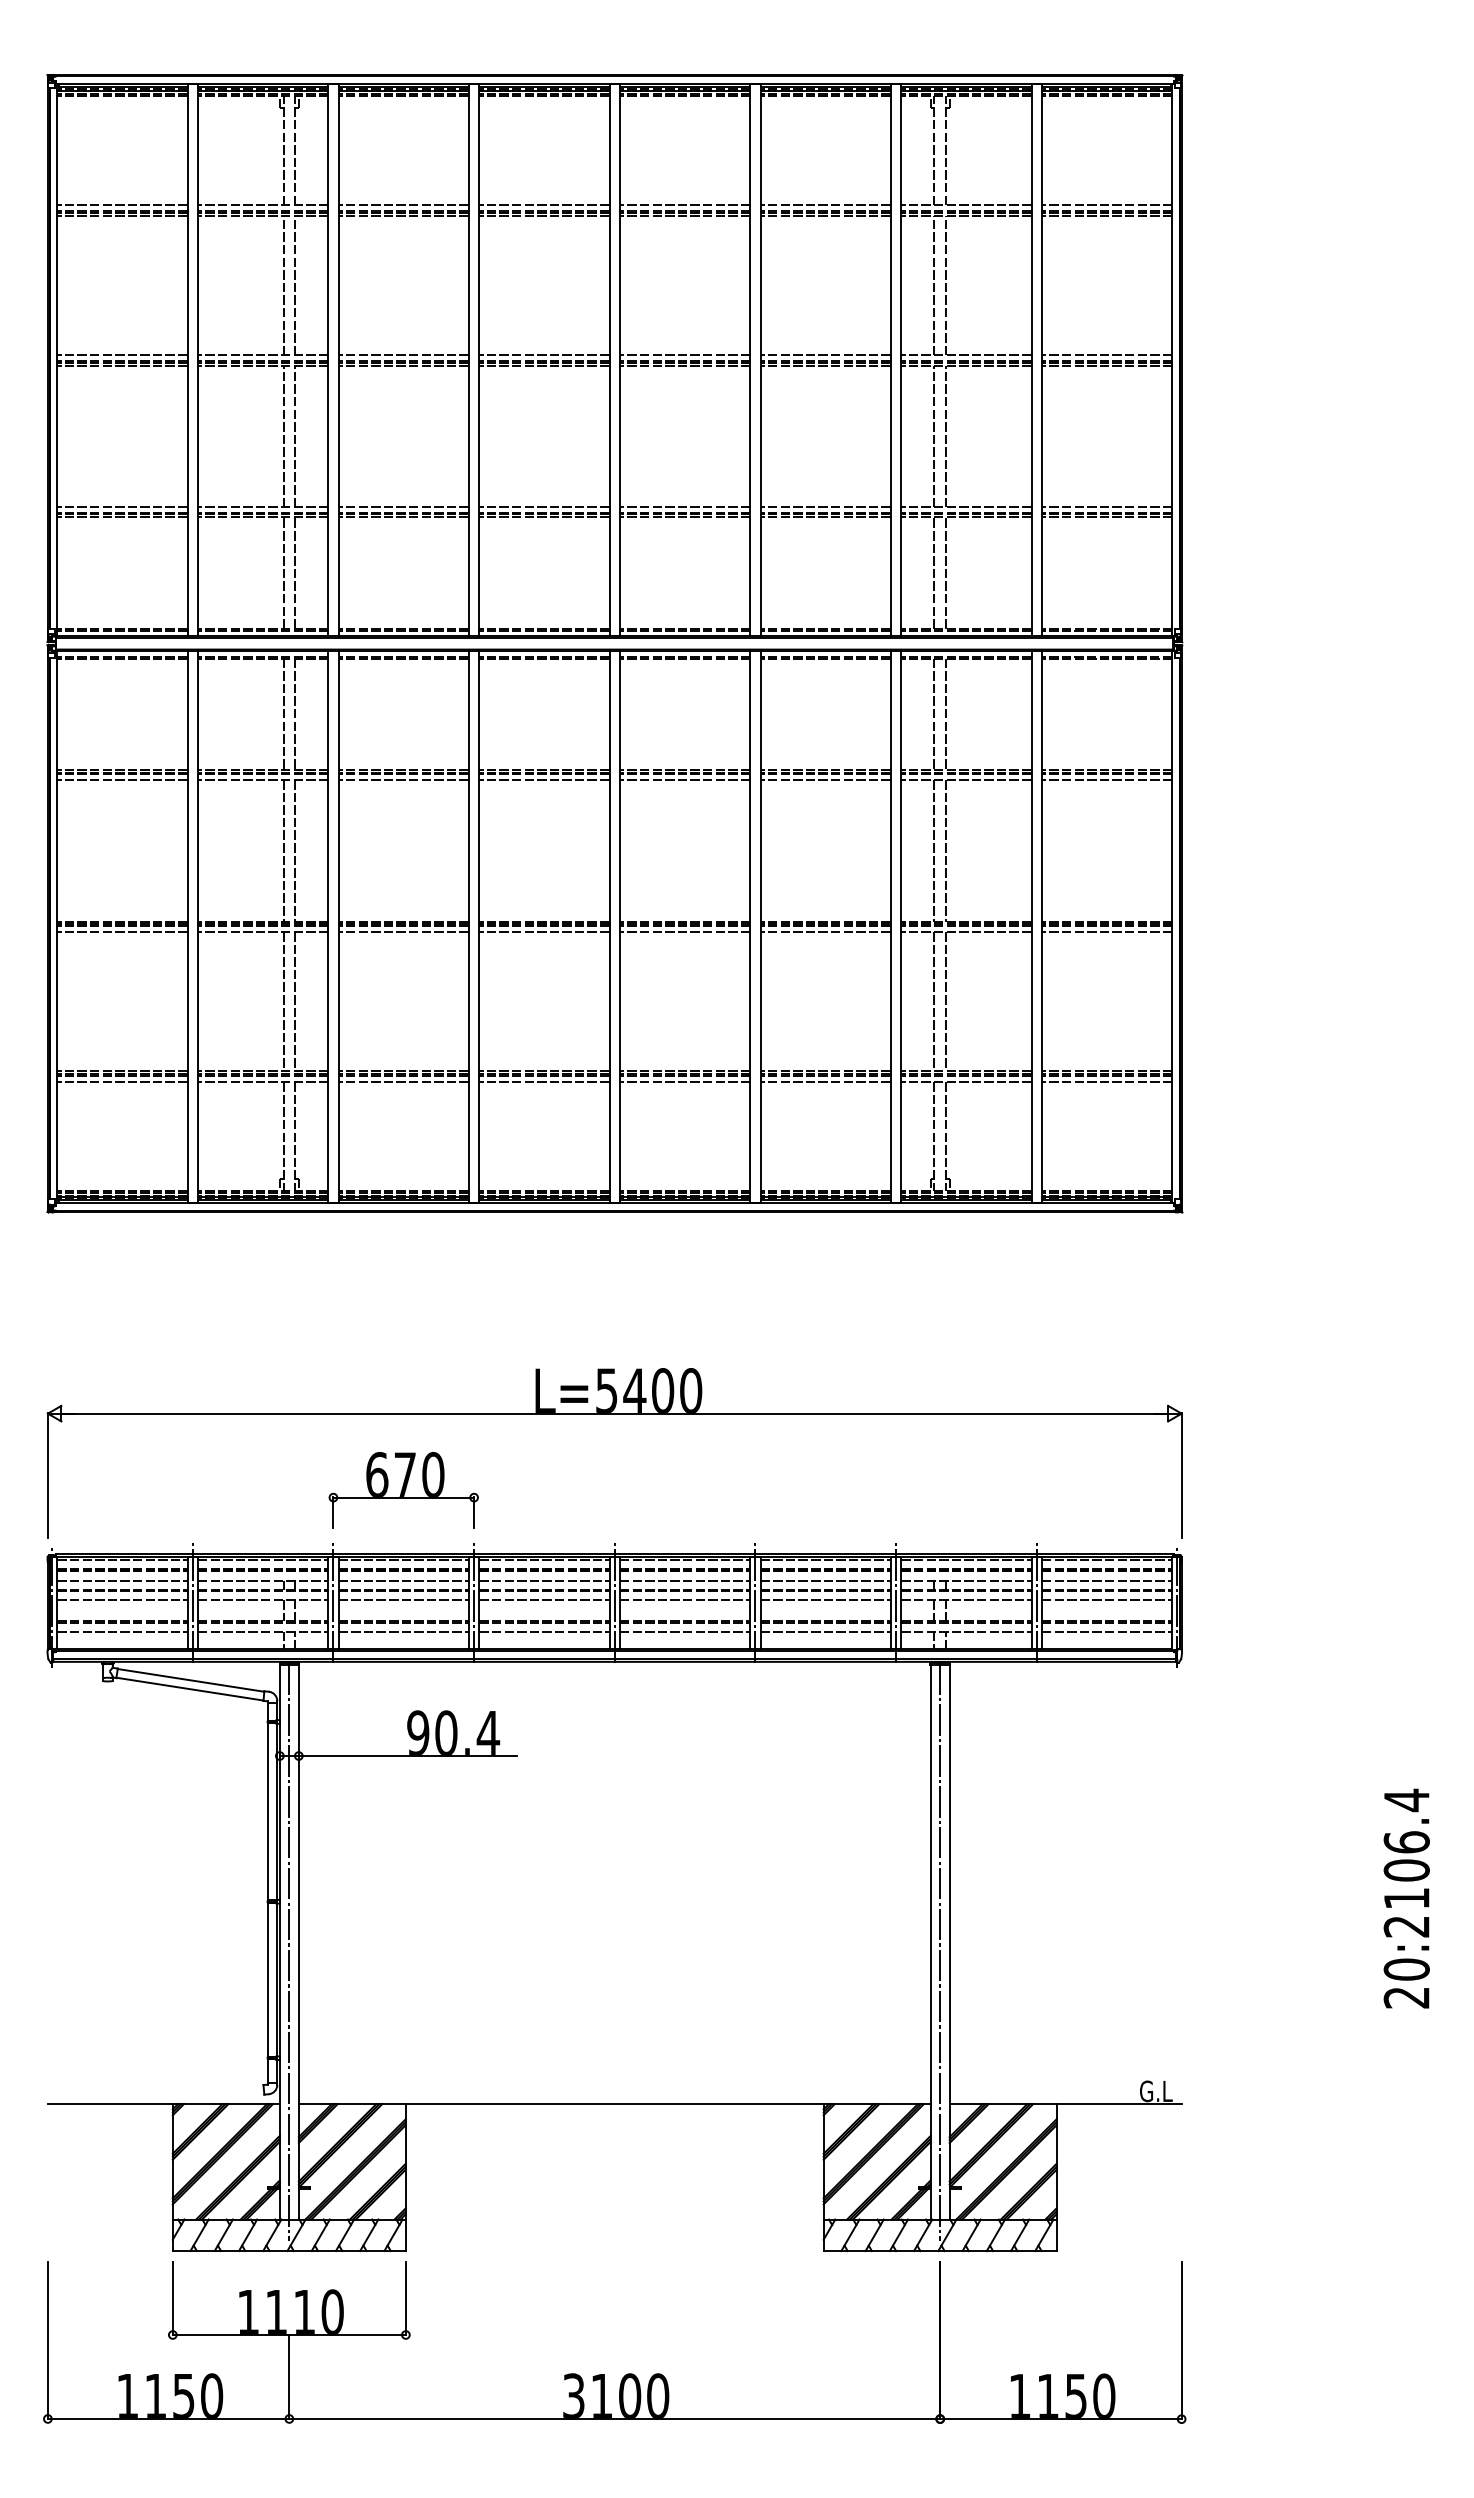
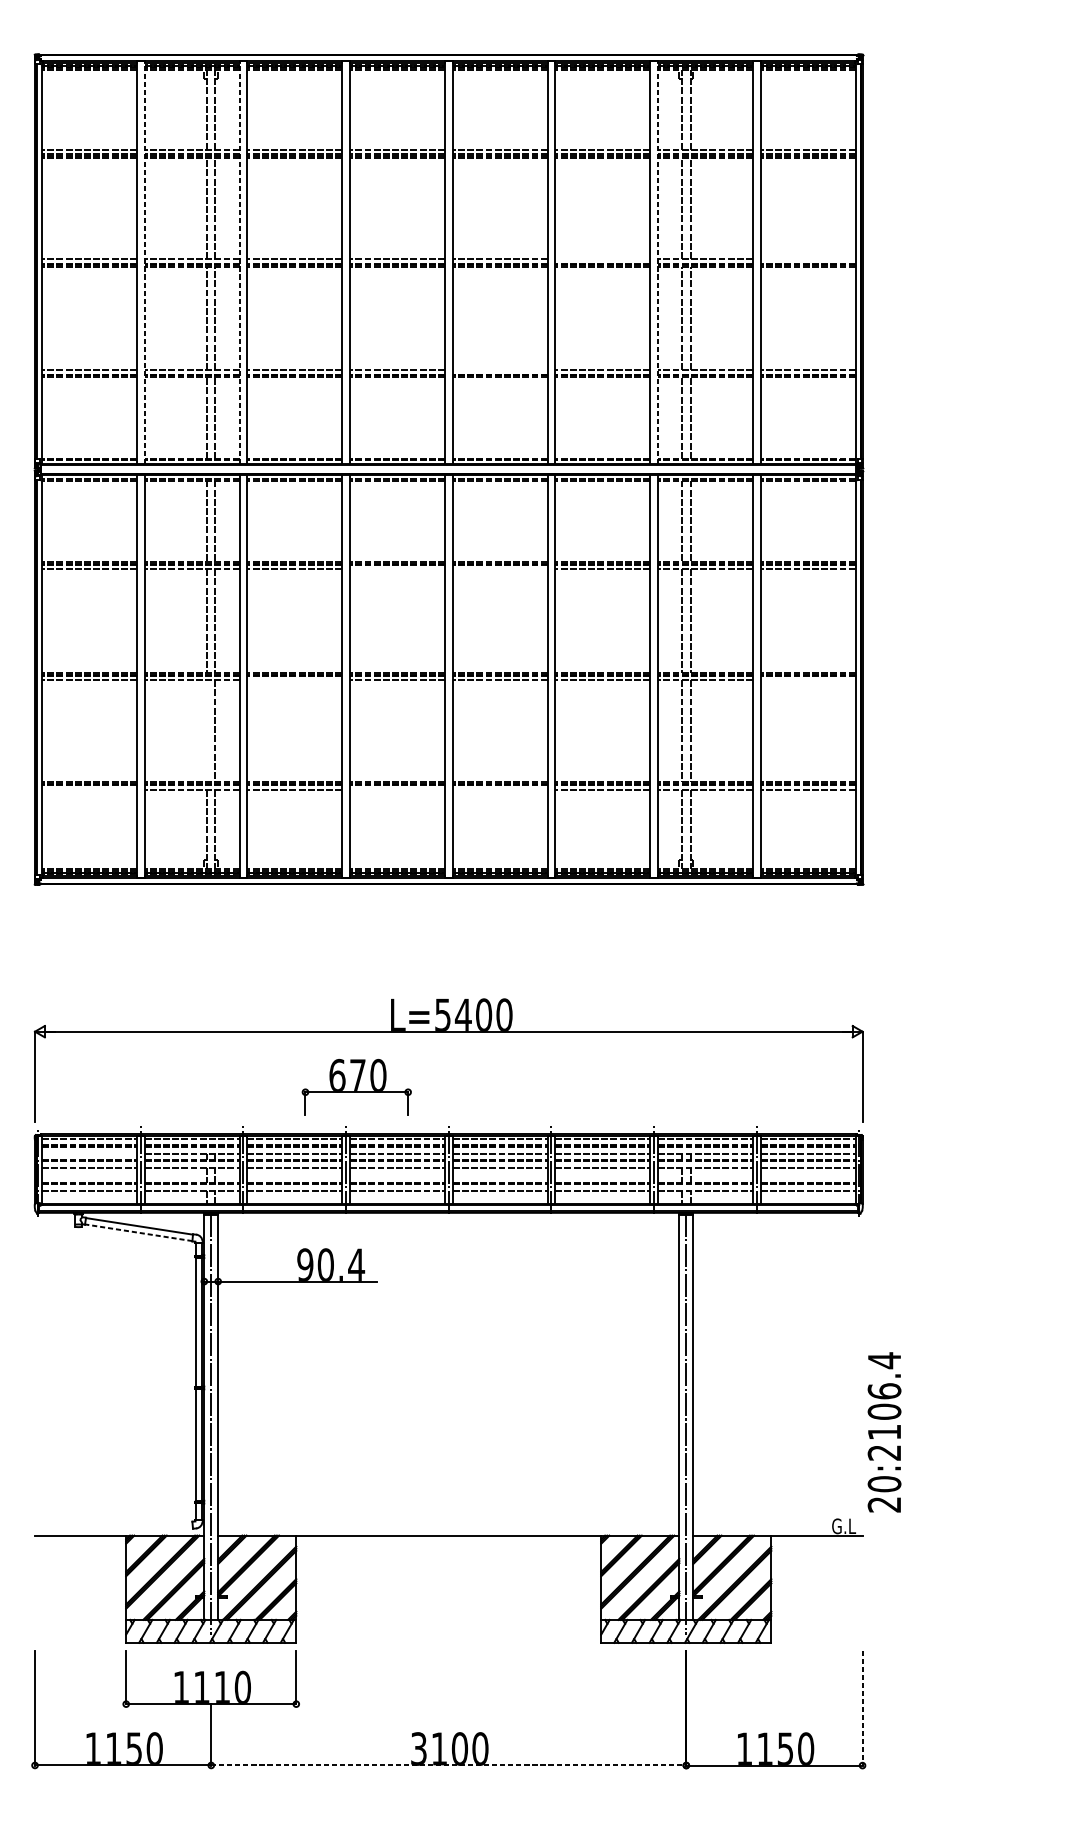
line: (825, 355) -> (602, 259), removed
line: (1107, 355) -> (808, 259), removed
line: (198, 360) -> (144, 262), solid -> dashed
line: (328, 360) -> (239, 262), solid -> dashed
line: (901, 360) -> (658, 262), solid -> dashed
line: (685, 507) -> (500, 370), removed
line: (544, 780) -> (397, 569), removed
line: (685, 780) -> (500, 569), removed
line: (403, 932) -> (294, 680), removed
line: (1107, 932) -> (808, 680), removed
line: (283, 1001) -> (206, 730), removed
line: (122, 1082) -> (89, 789), removed
line: (544, 1082) -> (397, 789), removed
line: (685, 1082) -> (500, 789), removed
part: (403, 1490) -> (356, 1087), moved
line: (122, 1580) -> (89, 1153), removed
line: (189, 1689) -> (138, 1233), solid -> dashed
text: (1406, 1898) -> (884, 1432), moved
line: (1181, 2340) -> (862, 1708), solid -> dashed
line: (615, 2418) -> (449, 1765), solid -> dashed

